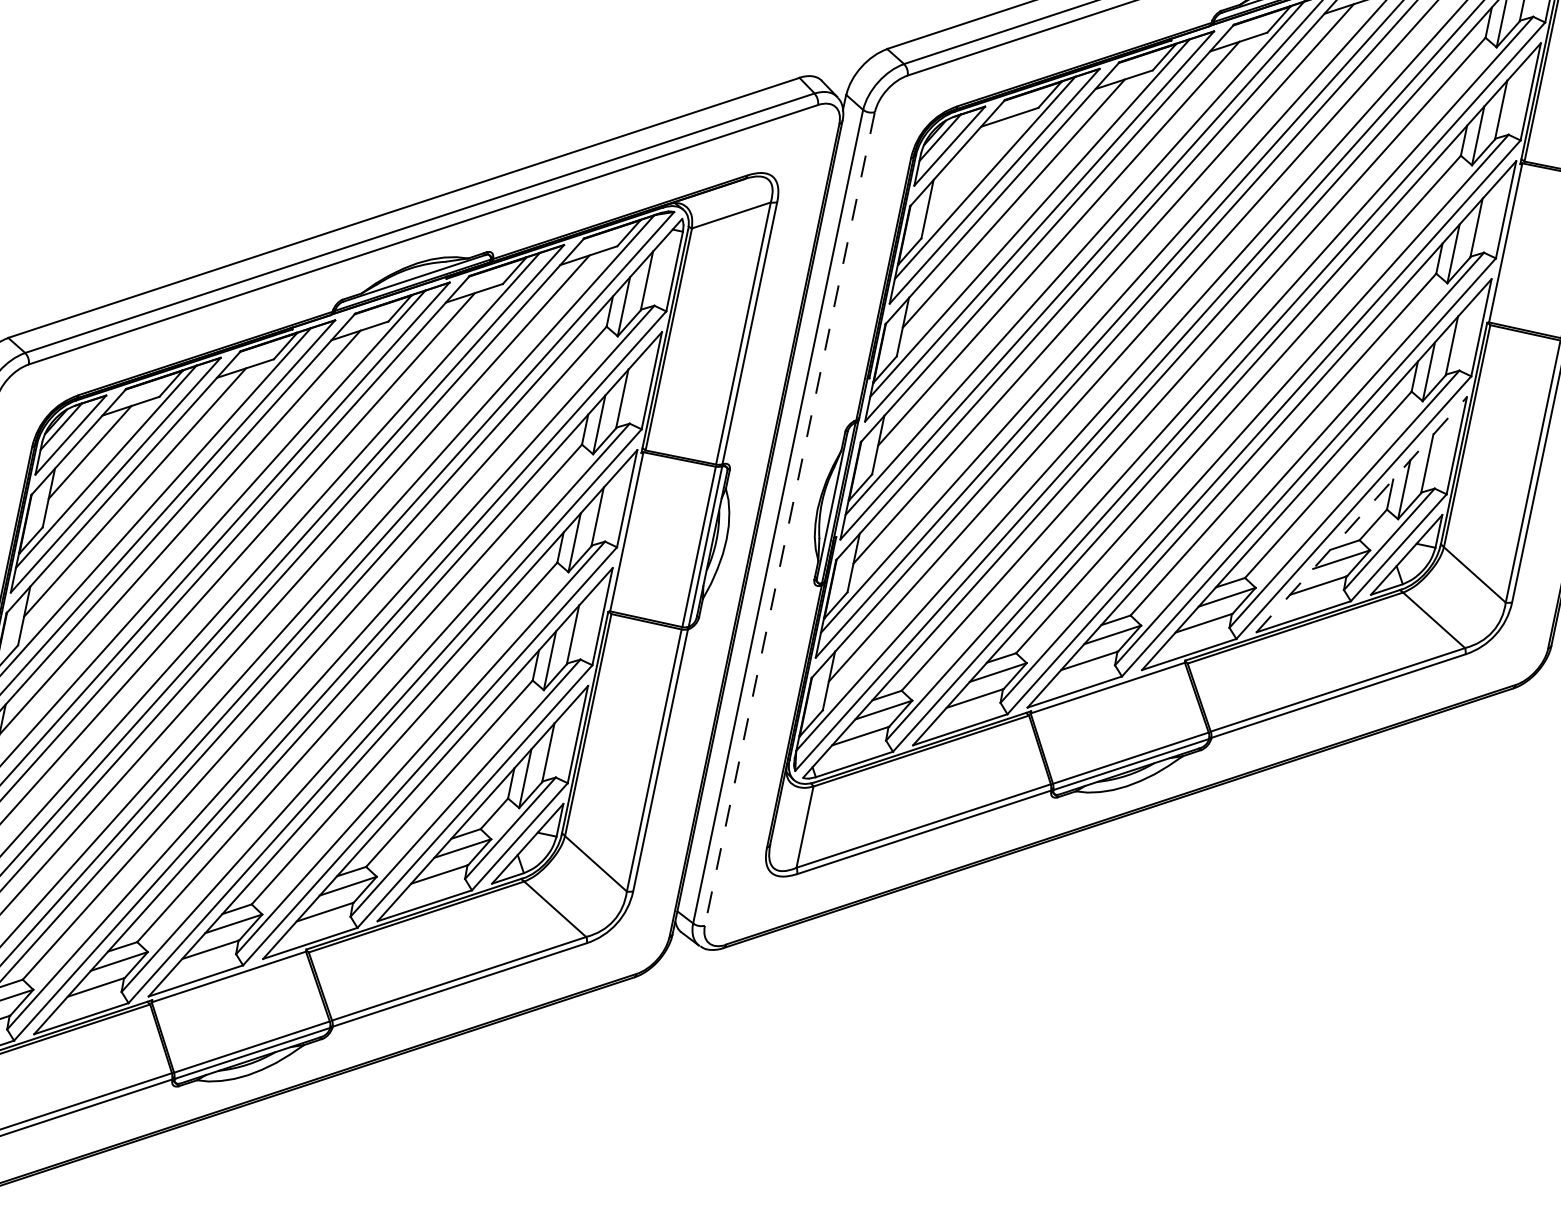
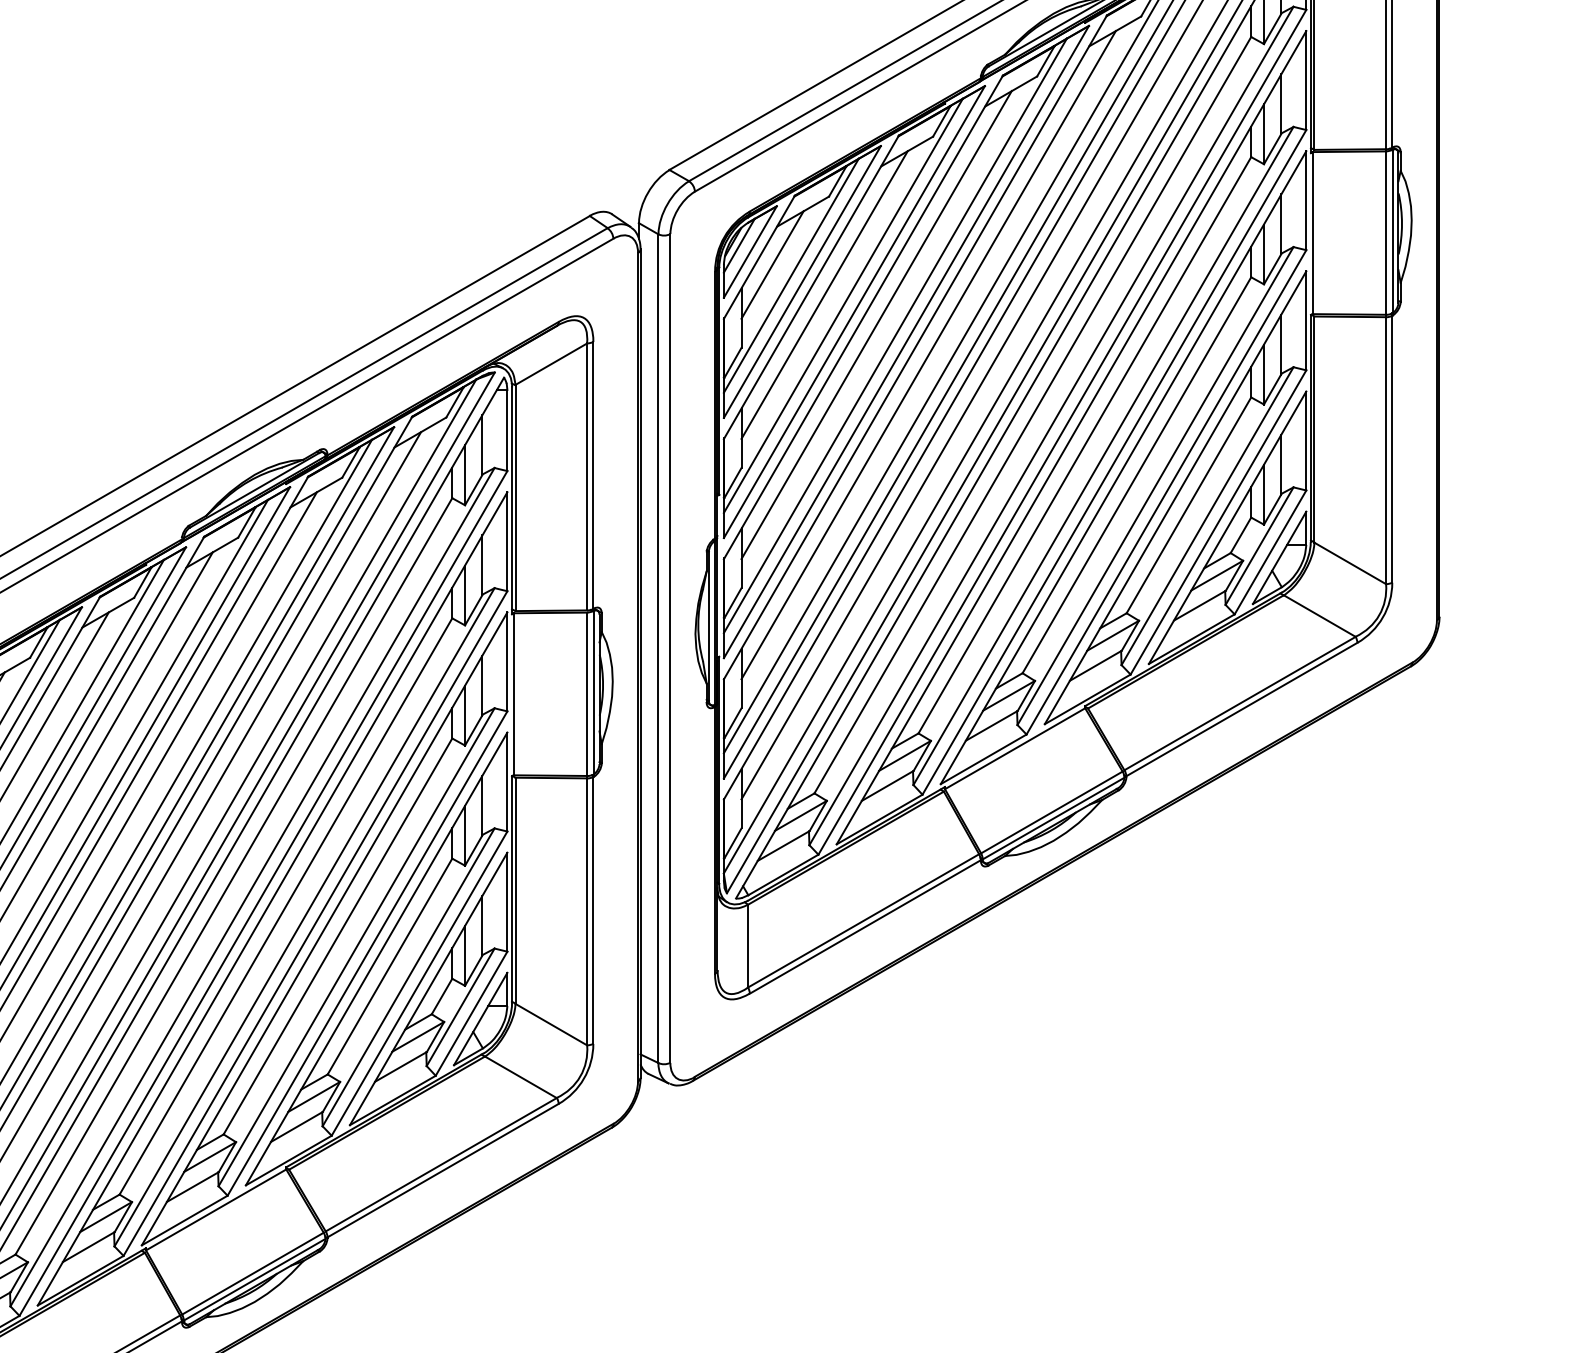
line: (968, 162) -> (772, 264), added
line: (1361, 514) -> (1227, 527), dashed -> solid
line: (789, 519) -> (670, 649), dashed -> solid

